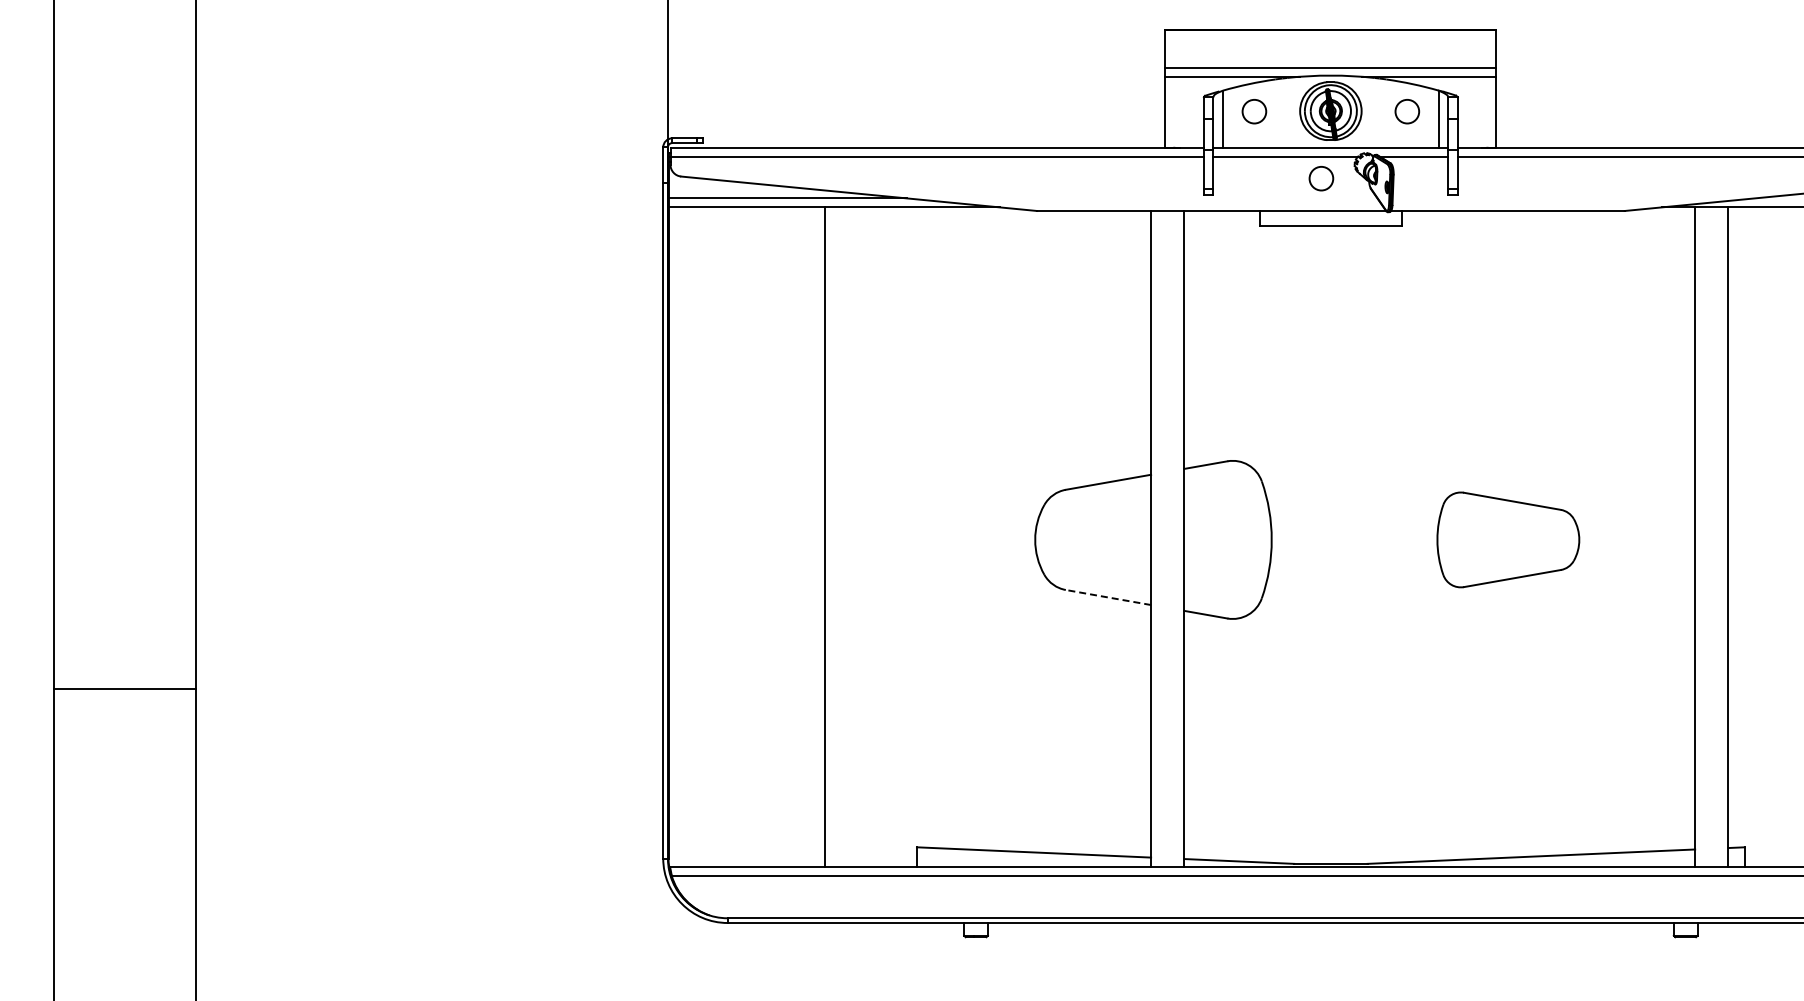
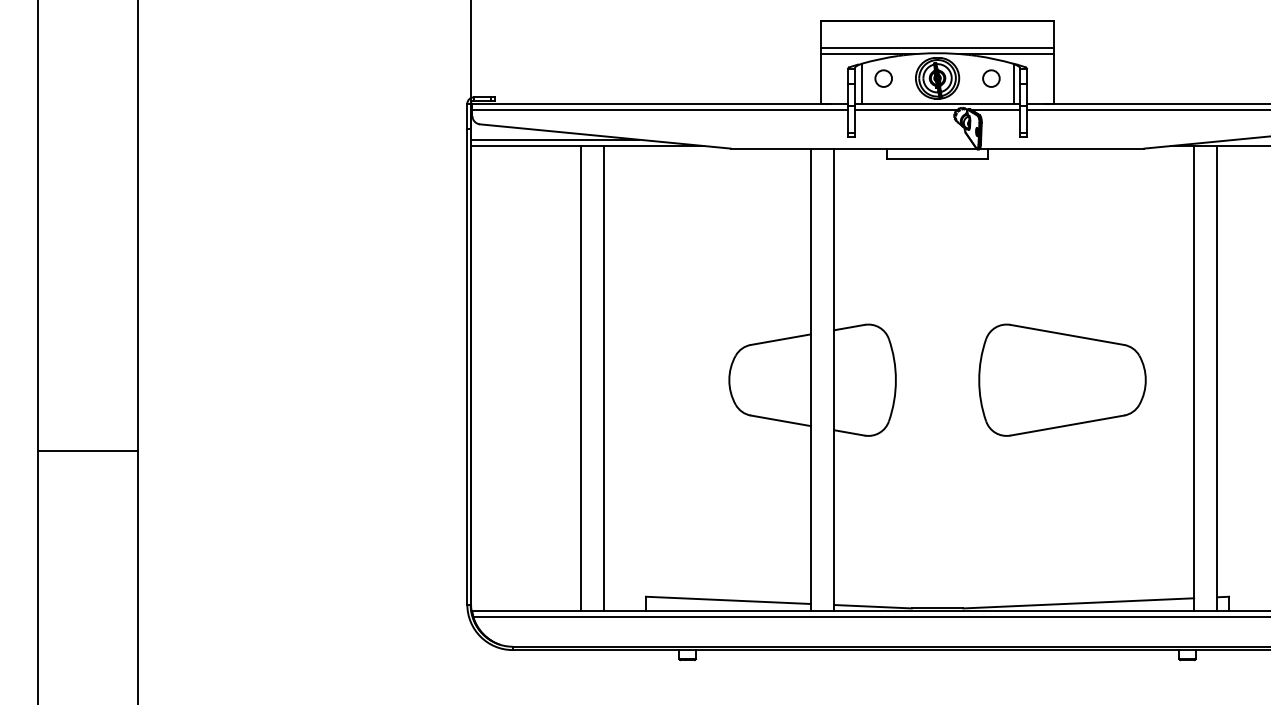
circle: (1321, 178) -> (930, 125), removed
line: (857, 536) -> (604, 377), added
part: (1508, 539) -> (1062, 379), size x1.67
line: (1107, 597) -> (780, 420), dashed -> solid
line: (125, 688) -> (88, 451), moved

